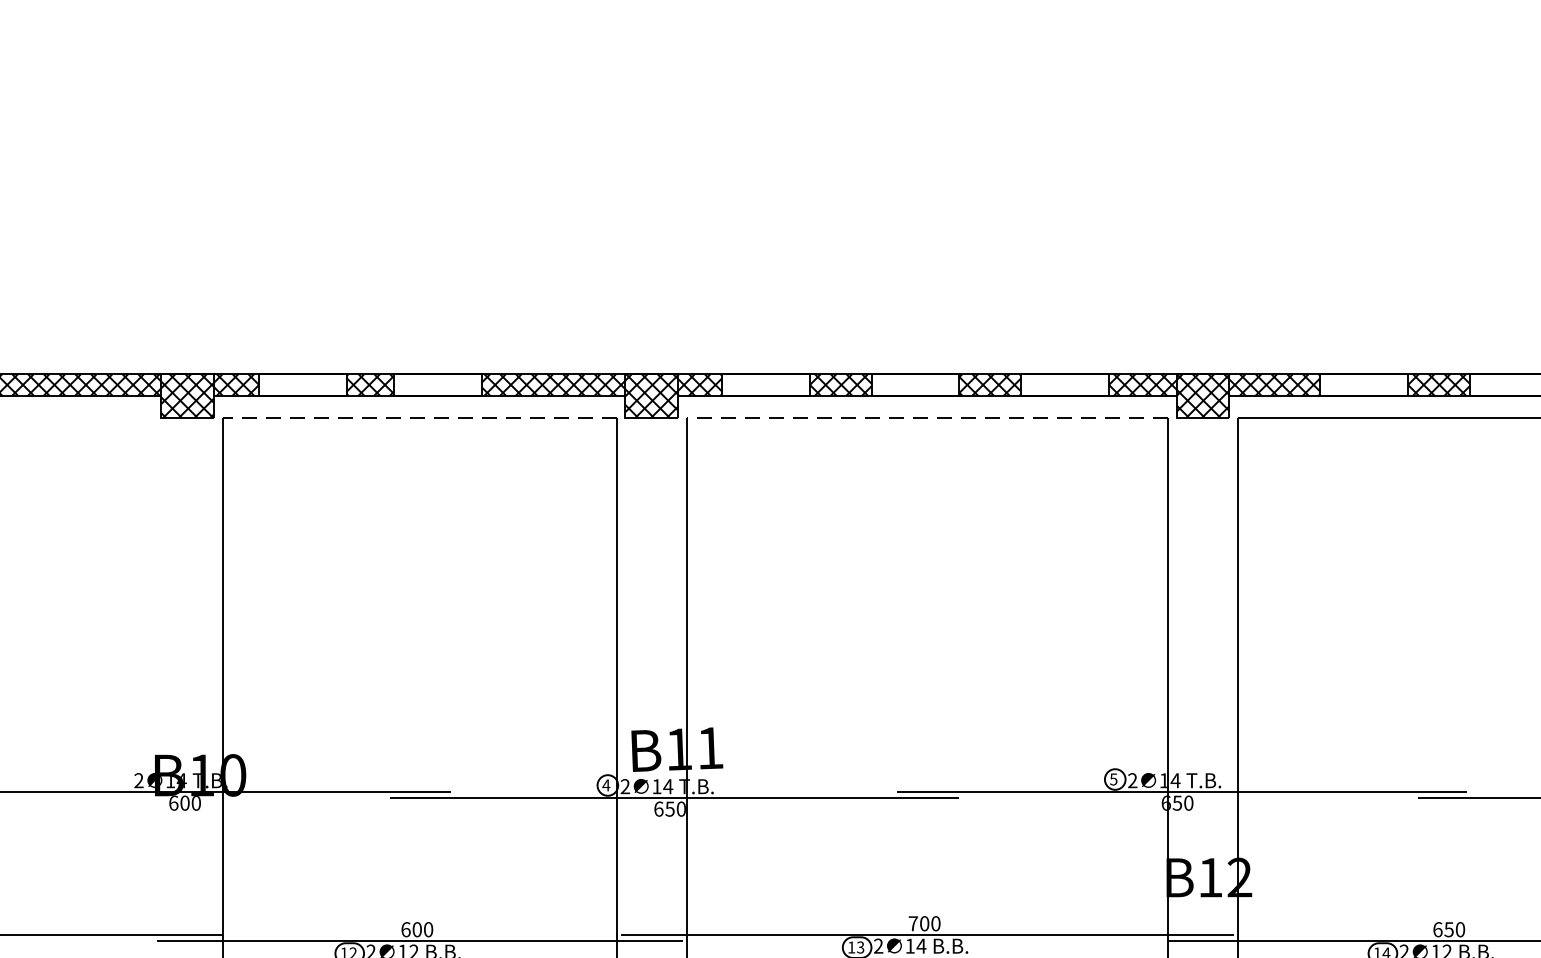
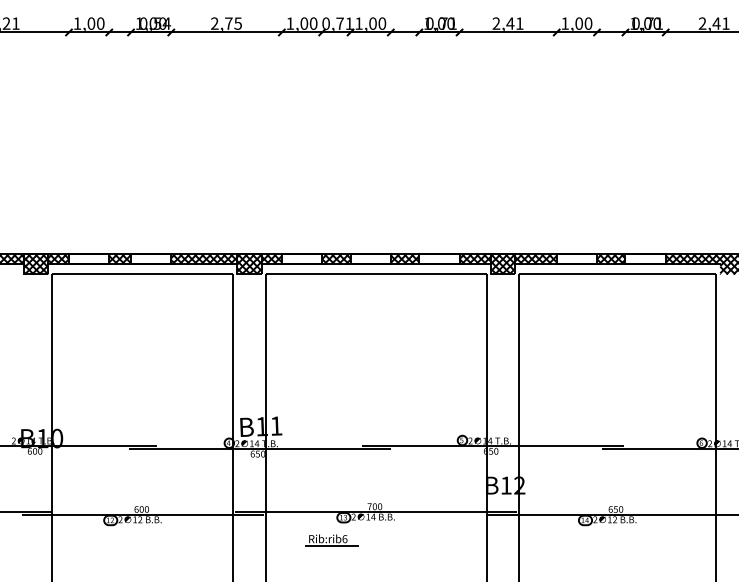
line: (418, 418) -> (142, 274), dashed -> solid
line: (928, 418) -> (376, 274), dashed -> solid

